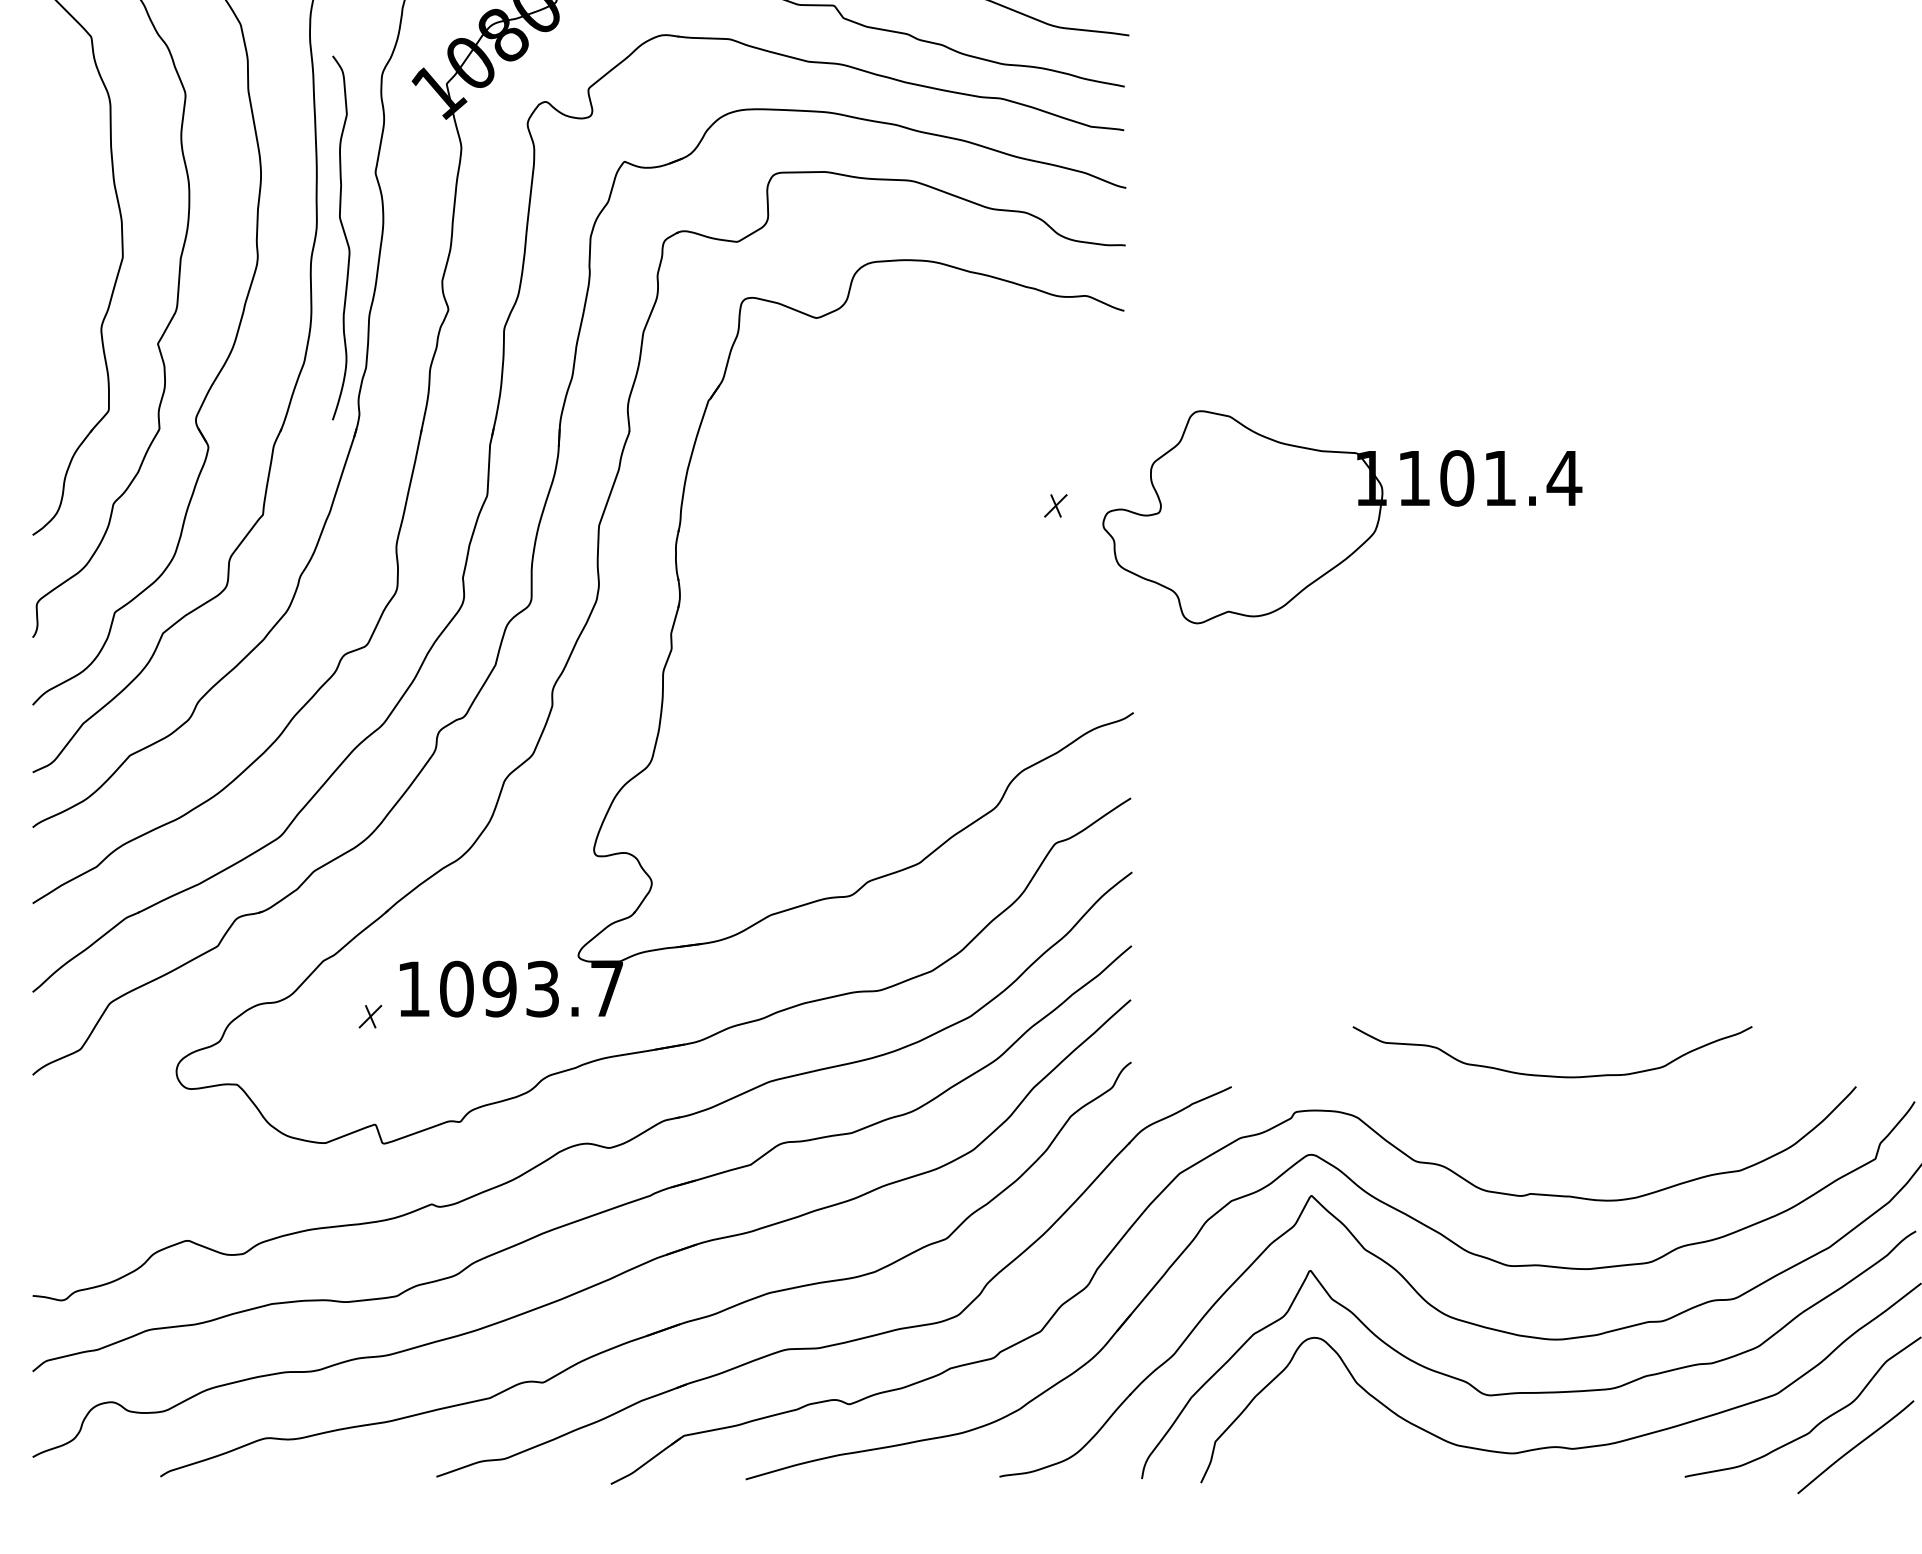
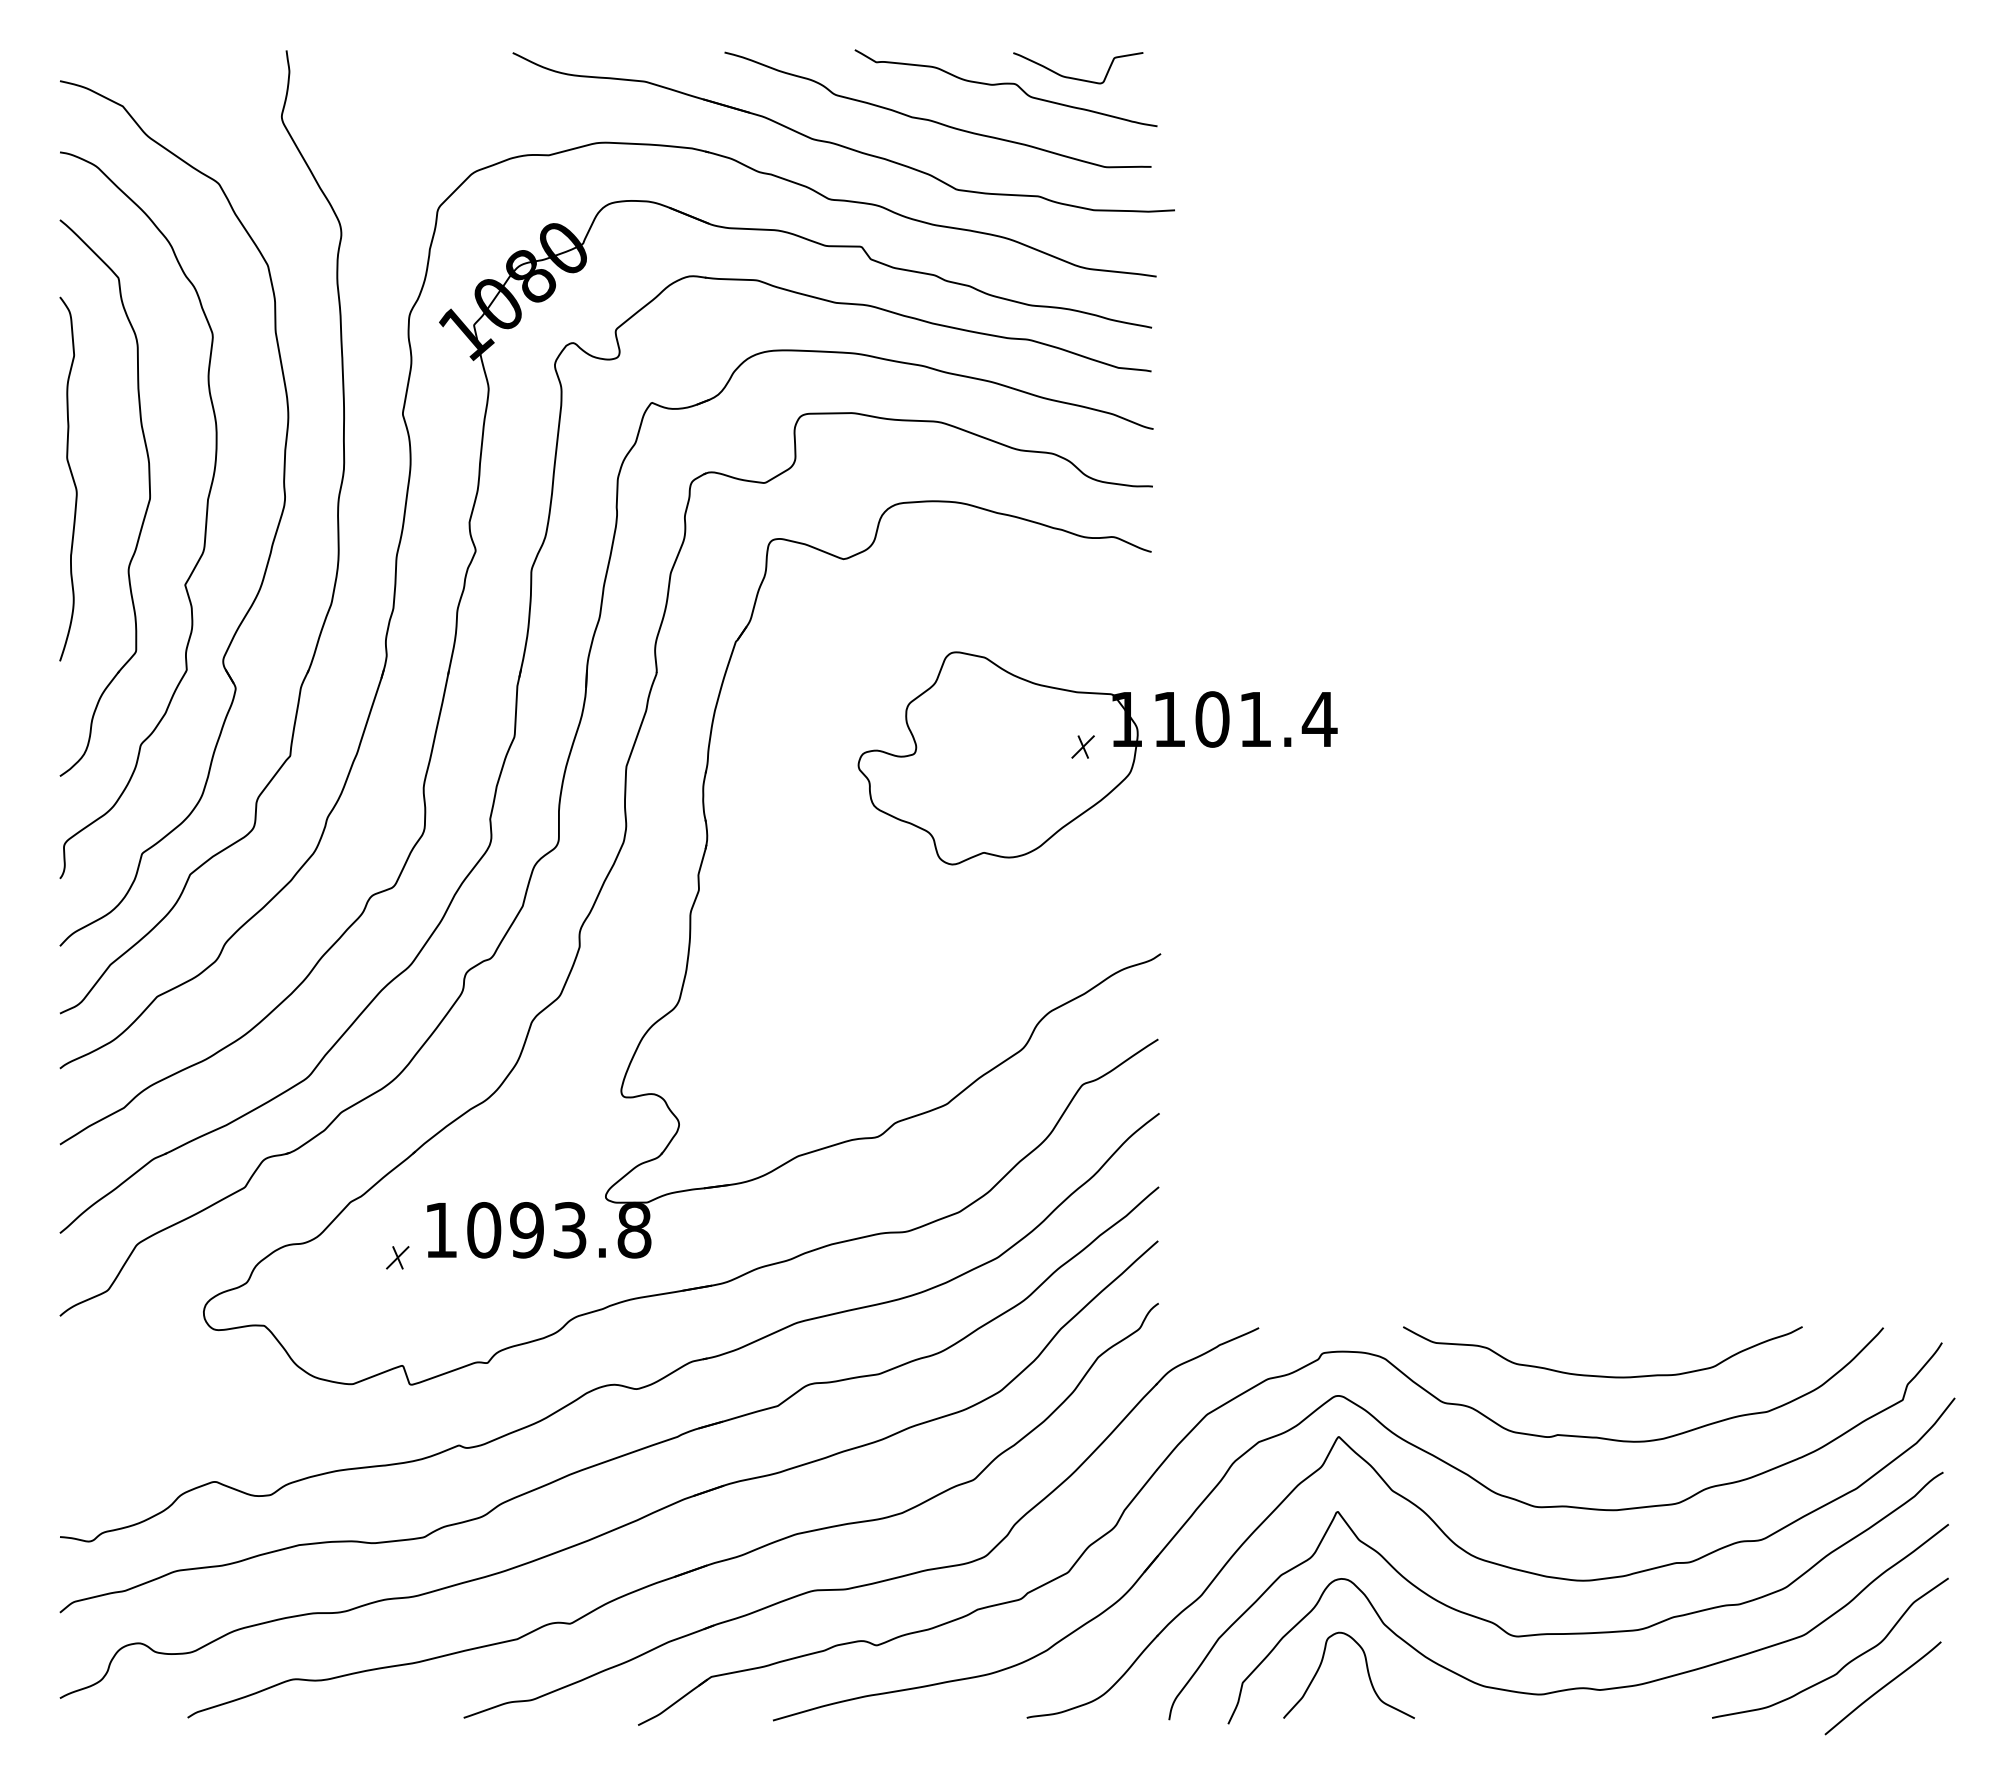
curve: (344, 236) -> (71, 477), moved
part: (1342, 517) -> (1097, 758), moved
text: (607, 989) -> (634, 1230), 1093.7 -> 1093.8
curve: (1552, 1075) -> (1602, 1375), moved
curve: (1339, 1428) -> (1366, 1669), added

